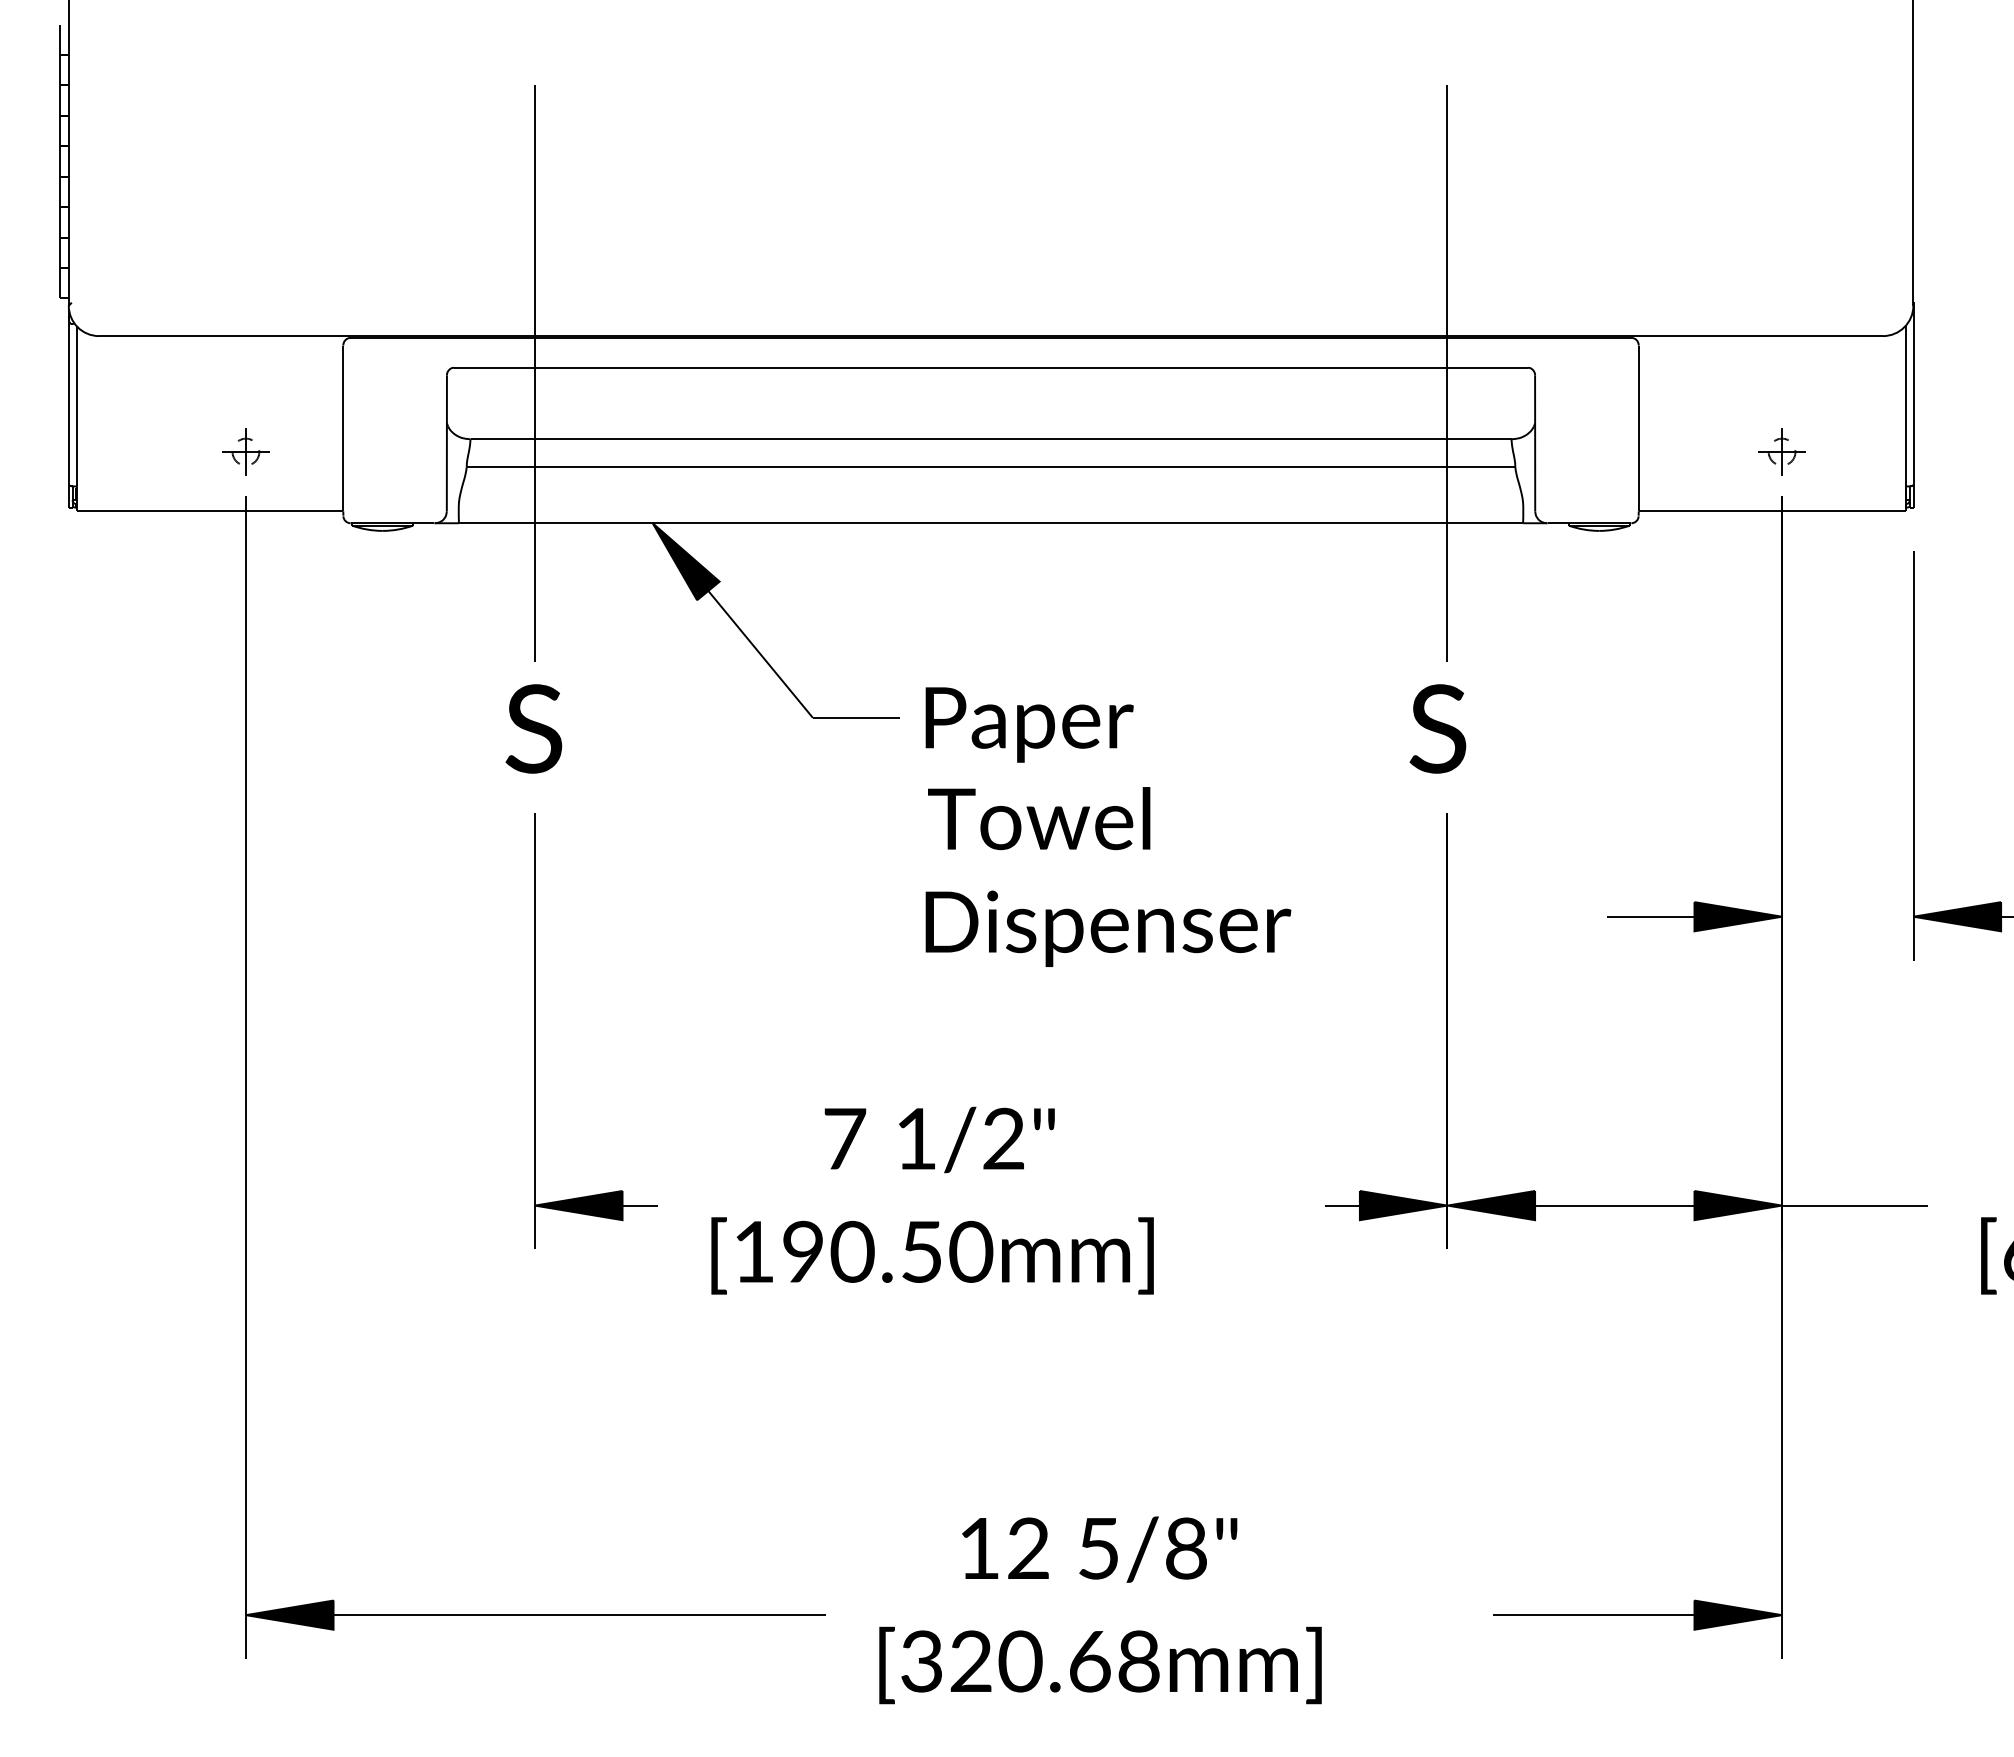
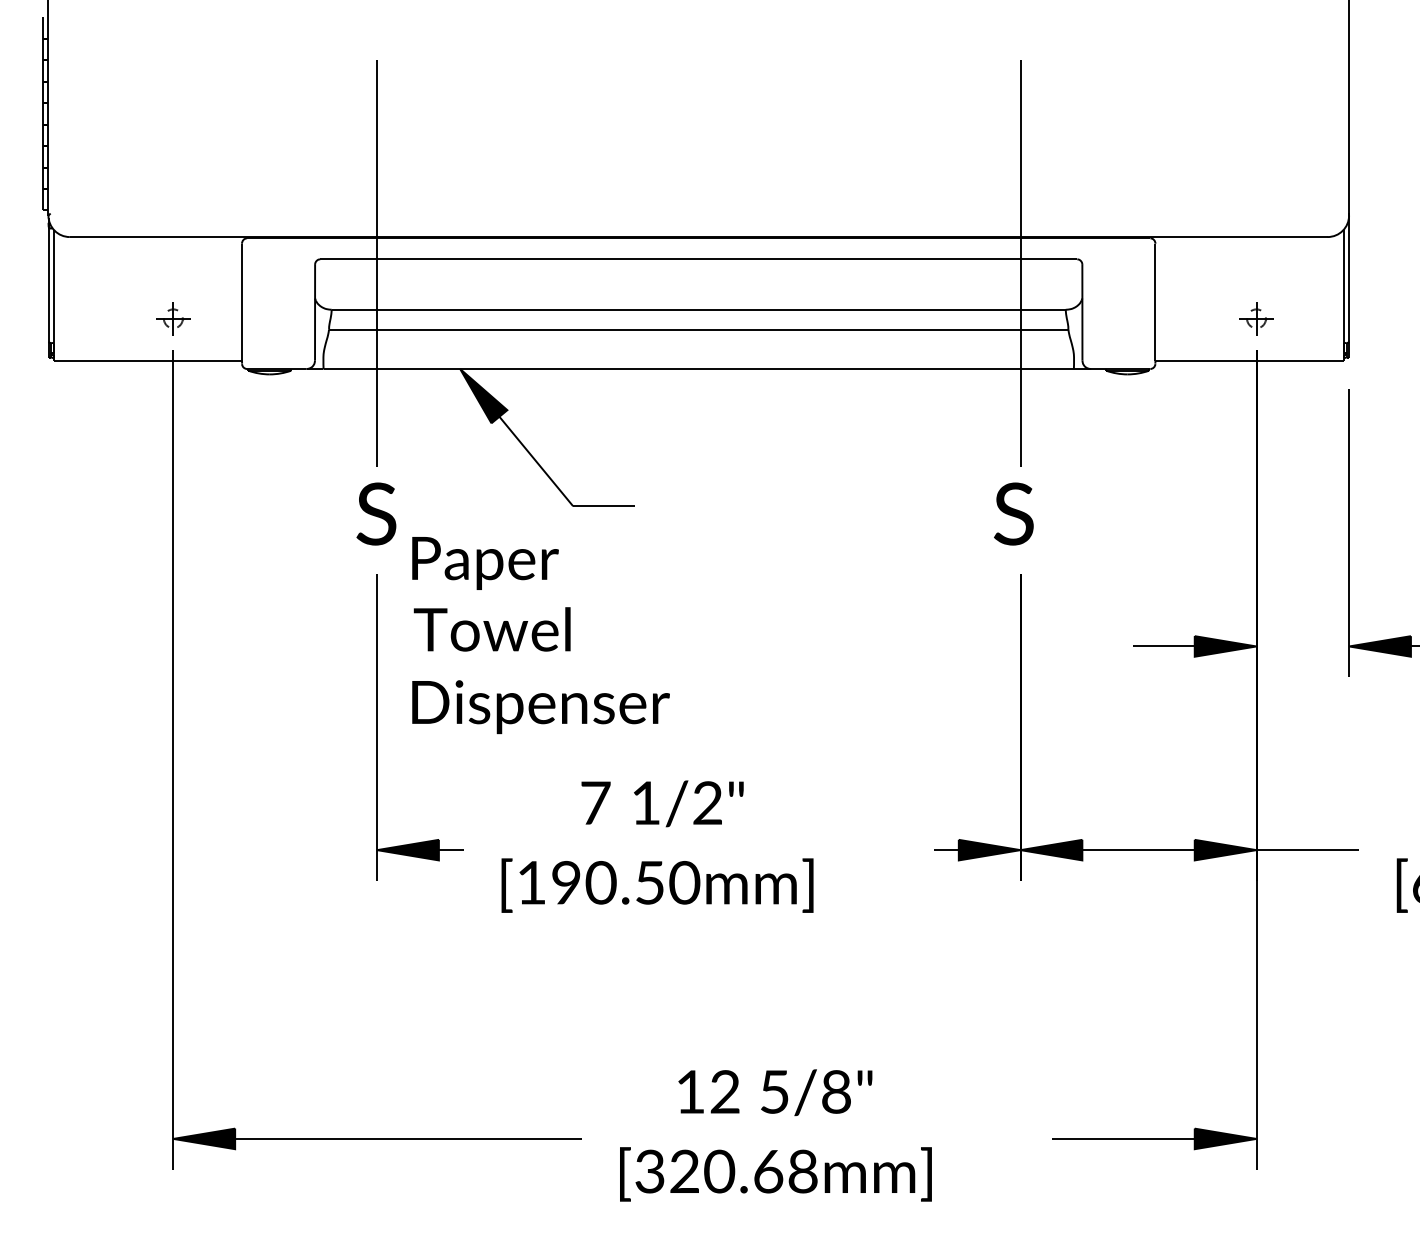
text: (1108, 826) -> (541, 635), moved

